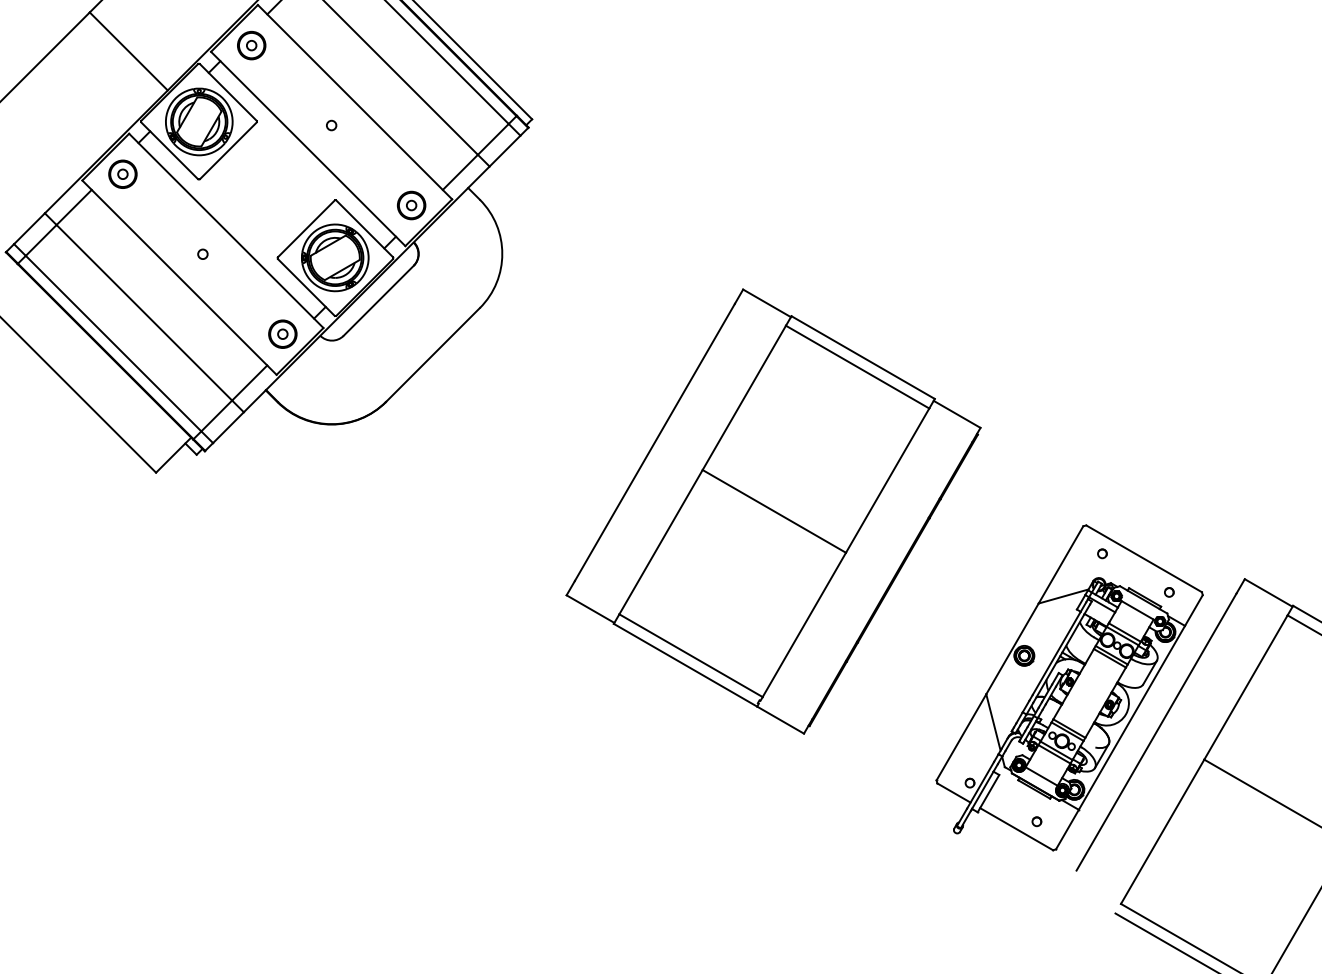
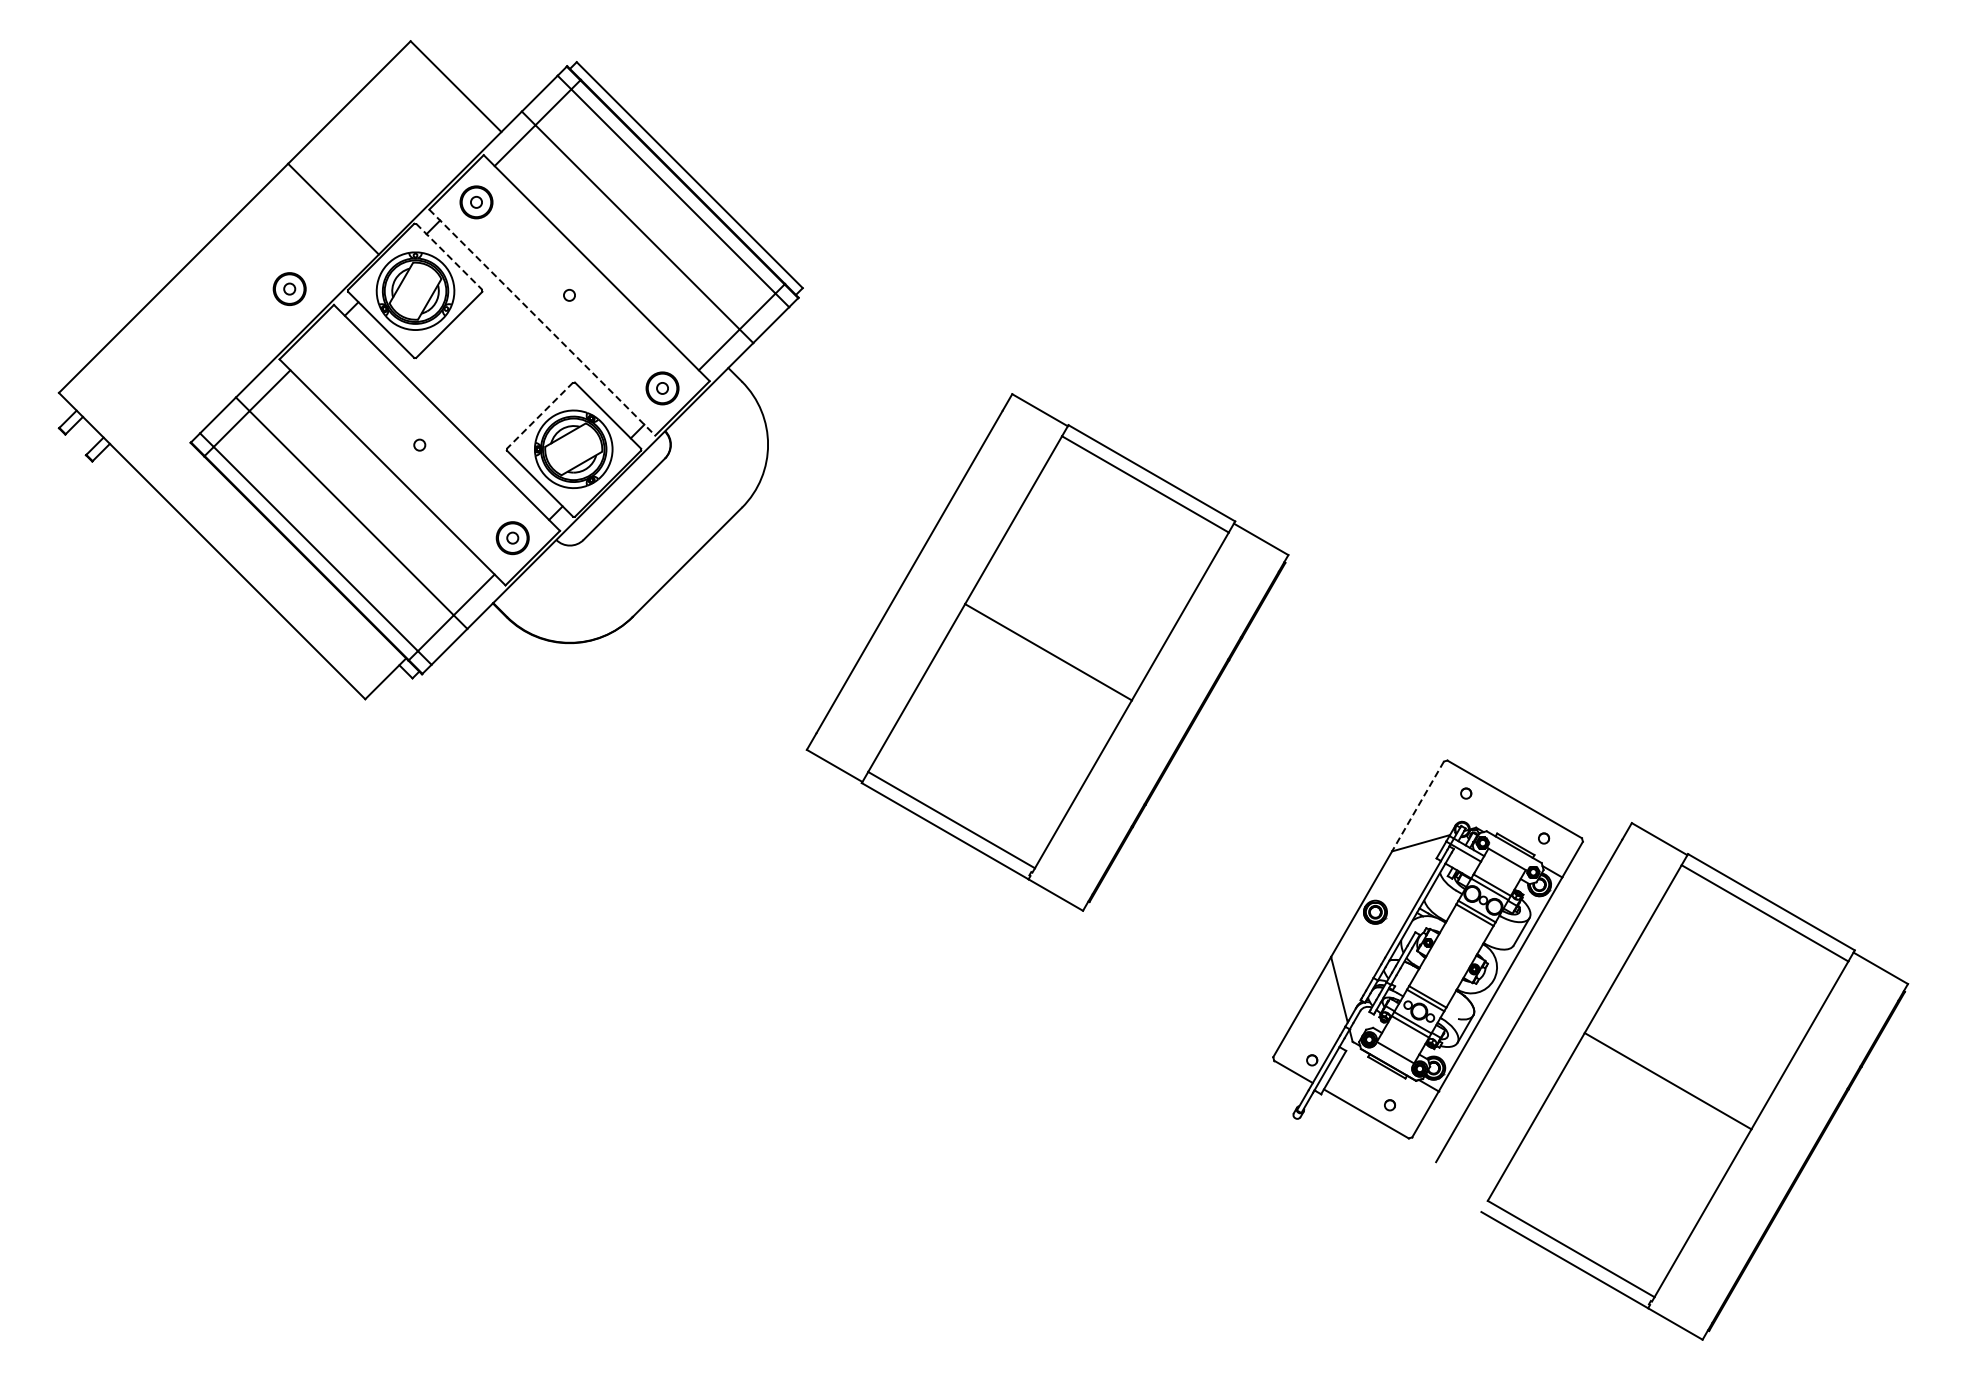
line: (228, 92) -> (449, 256), solid -> dashed
line: (308, 148) -> (542, 322), solid -> dashed
part: (122, 173) -> (289, 288), moved
line: (306, 228) -> (540, 415), solid -> dashed
part: (773, 511) -> (1047, 652), moved
line: (1061, 564) -> (1418, 806), solid -> dashed

